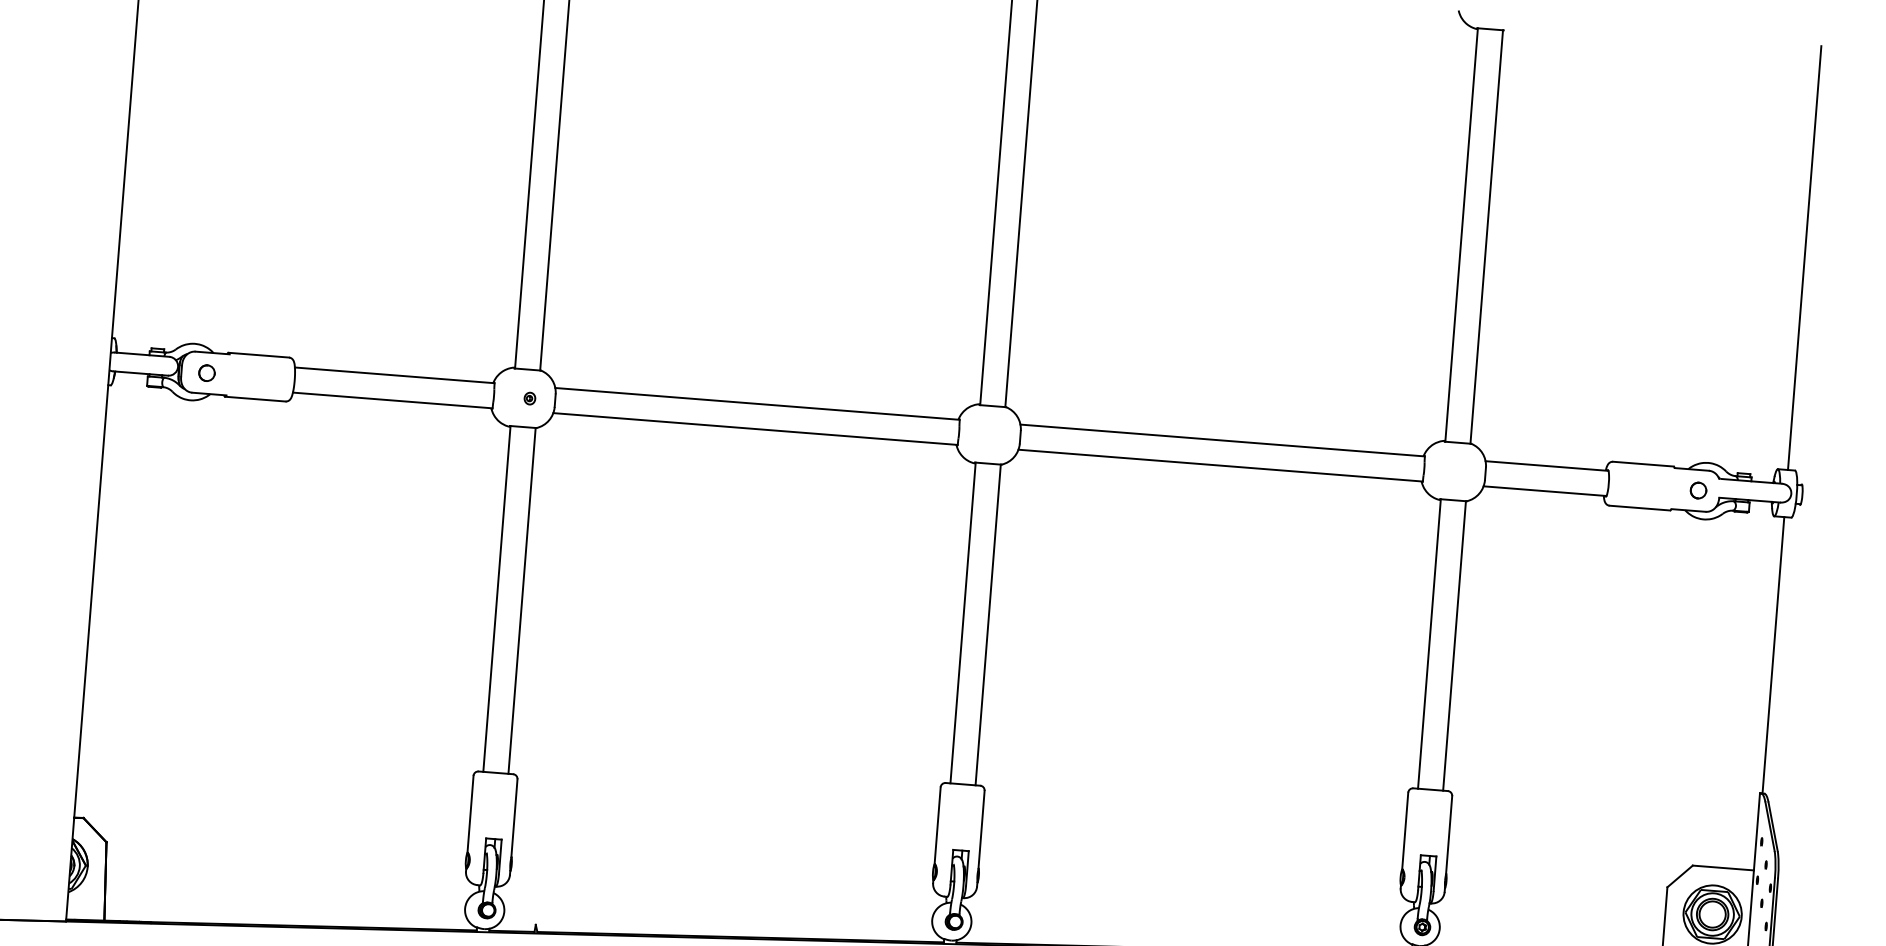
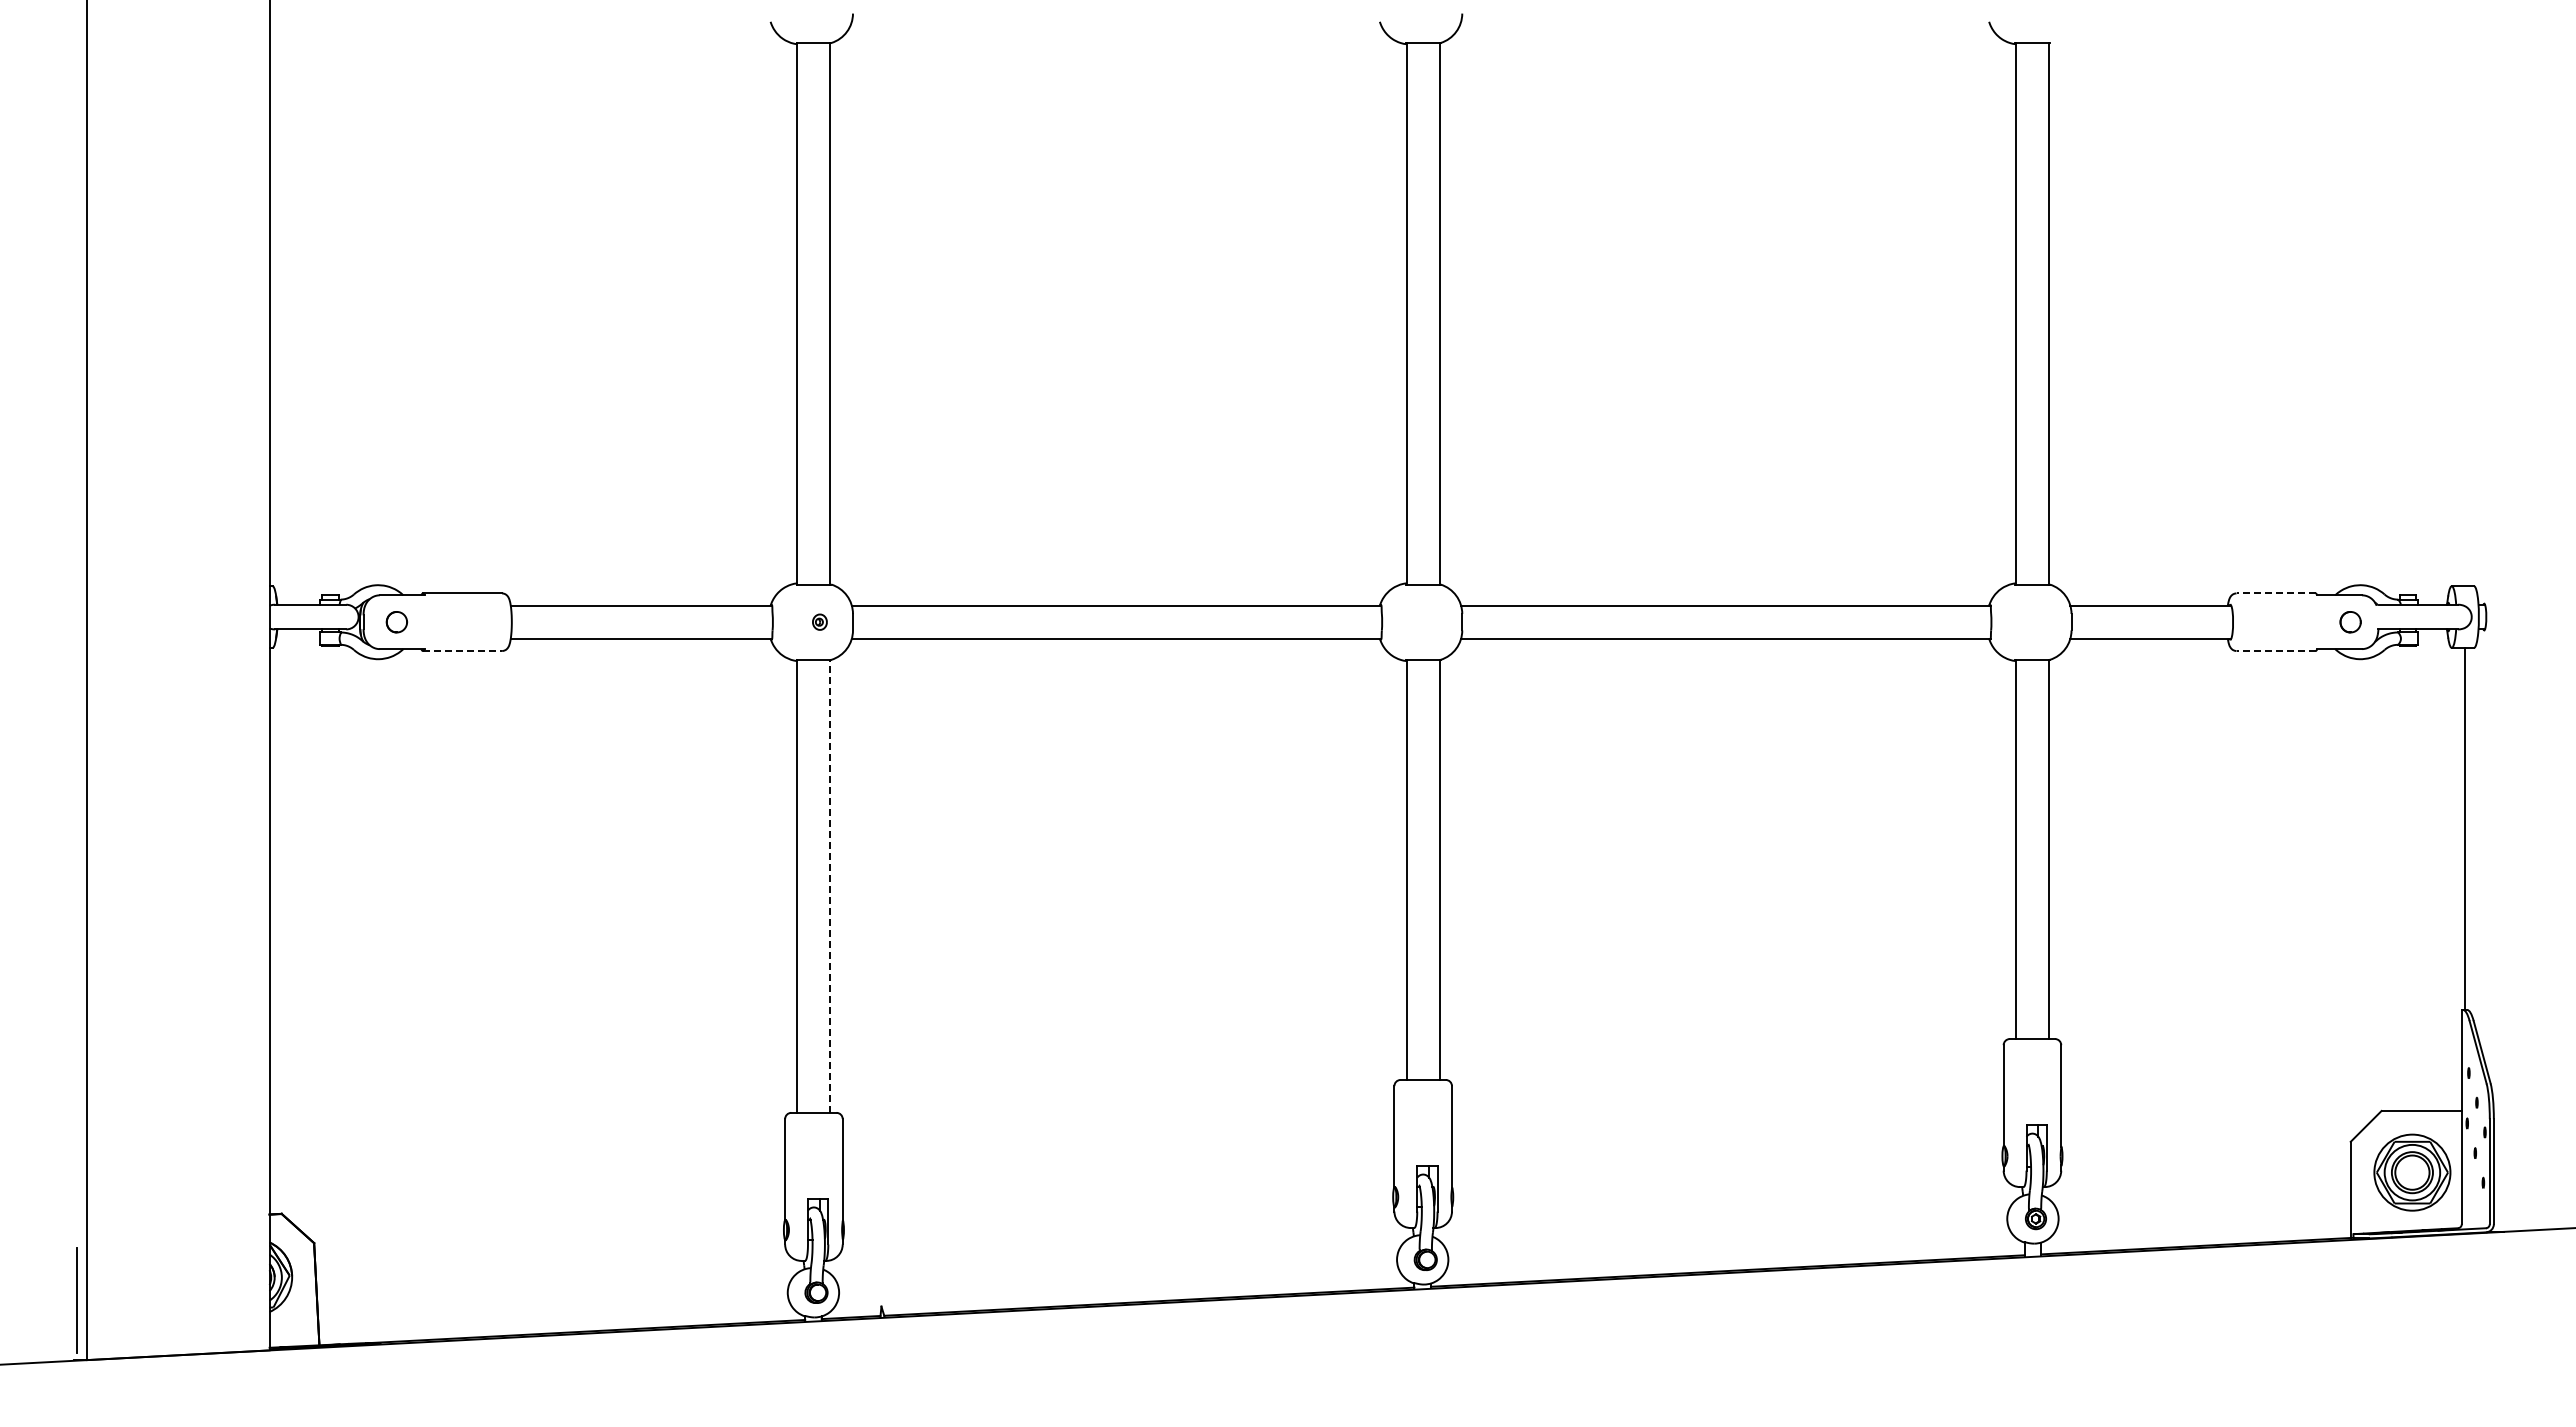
line: (1804, 257) -> (2464, 308), removed
line: (255, 399) -> (462, 651), solid -> dashed
line: (1643, 464) -> (2276, 593), solid -> dashed
line: (1640, 508) -> (2276, 651), solid -> dashed
line: (522, 601) -> (830, 886), solid -> dashed

